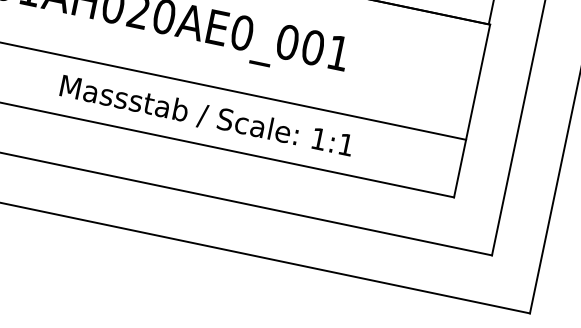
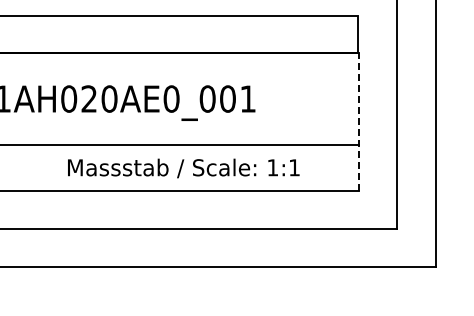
line: (472, 110) -> (359, 121), solid -> dashed
text: (206, 116) -> (183, 168), moved

